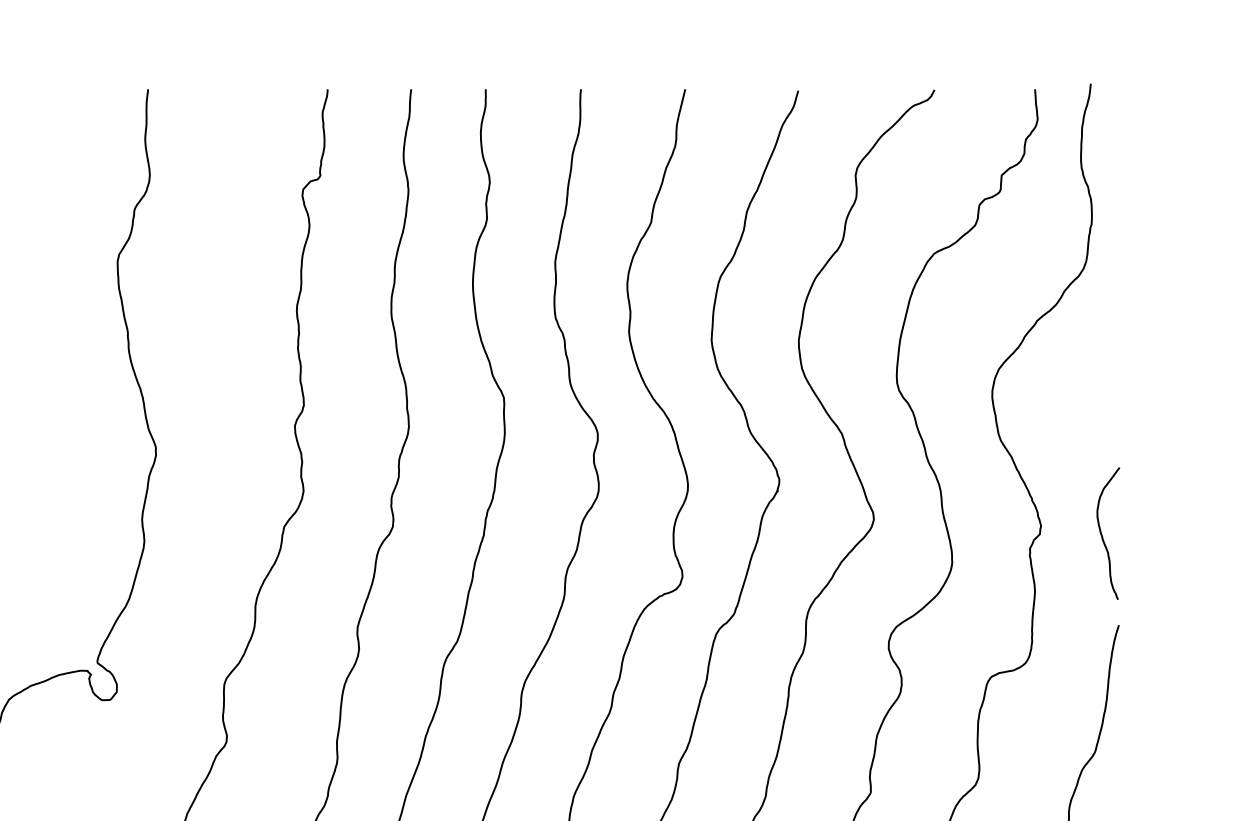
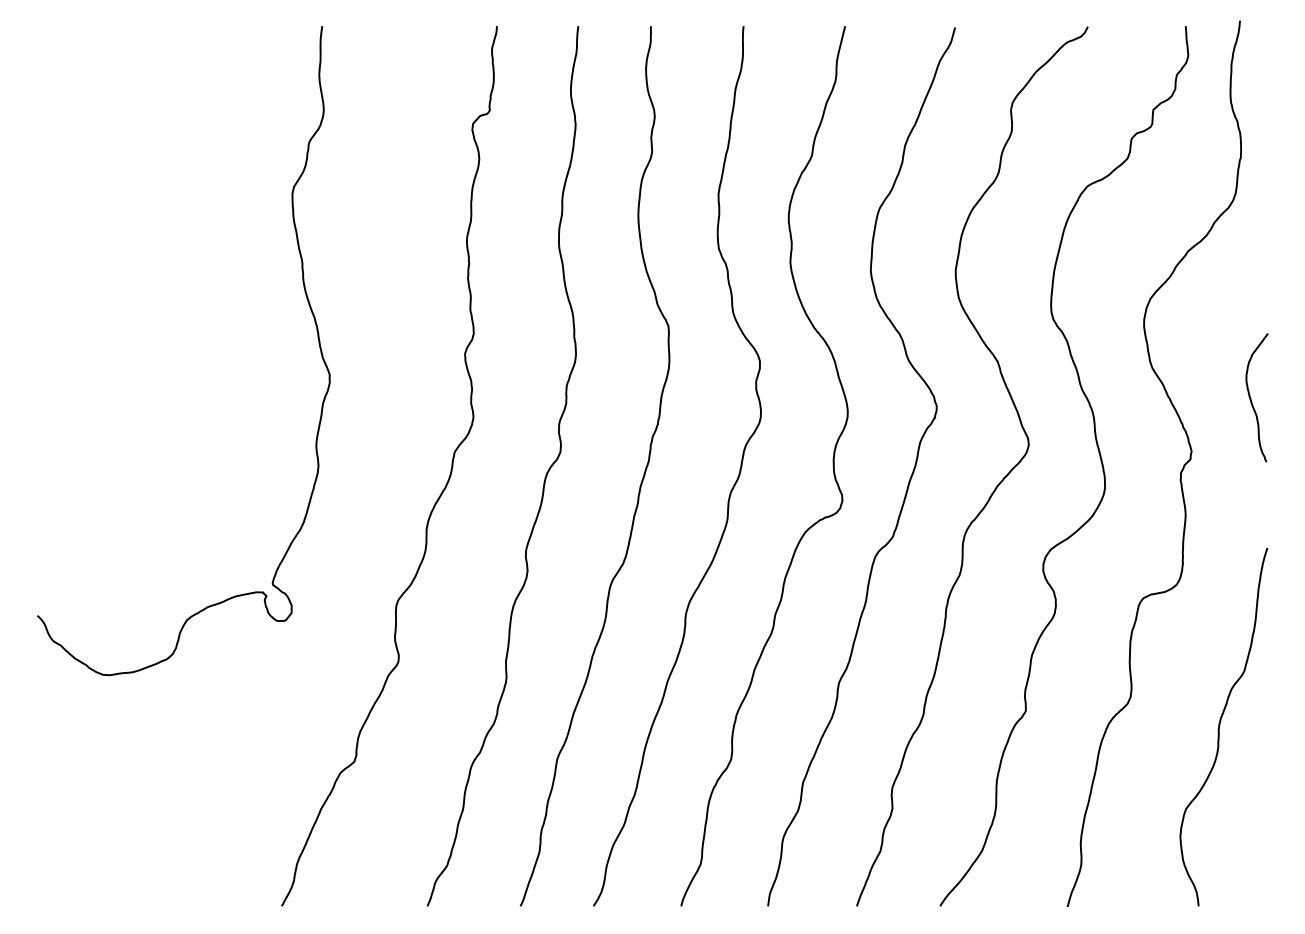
curve: (1102, 534) -> (1251, 398), moved

